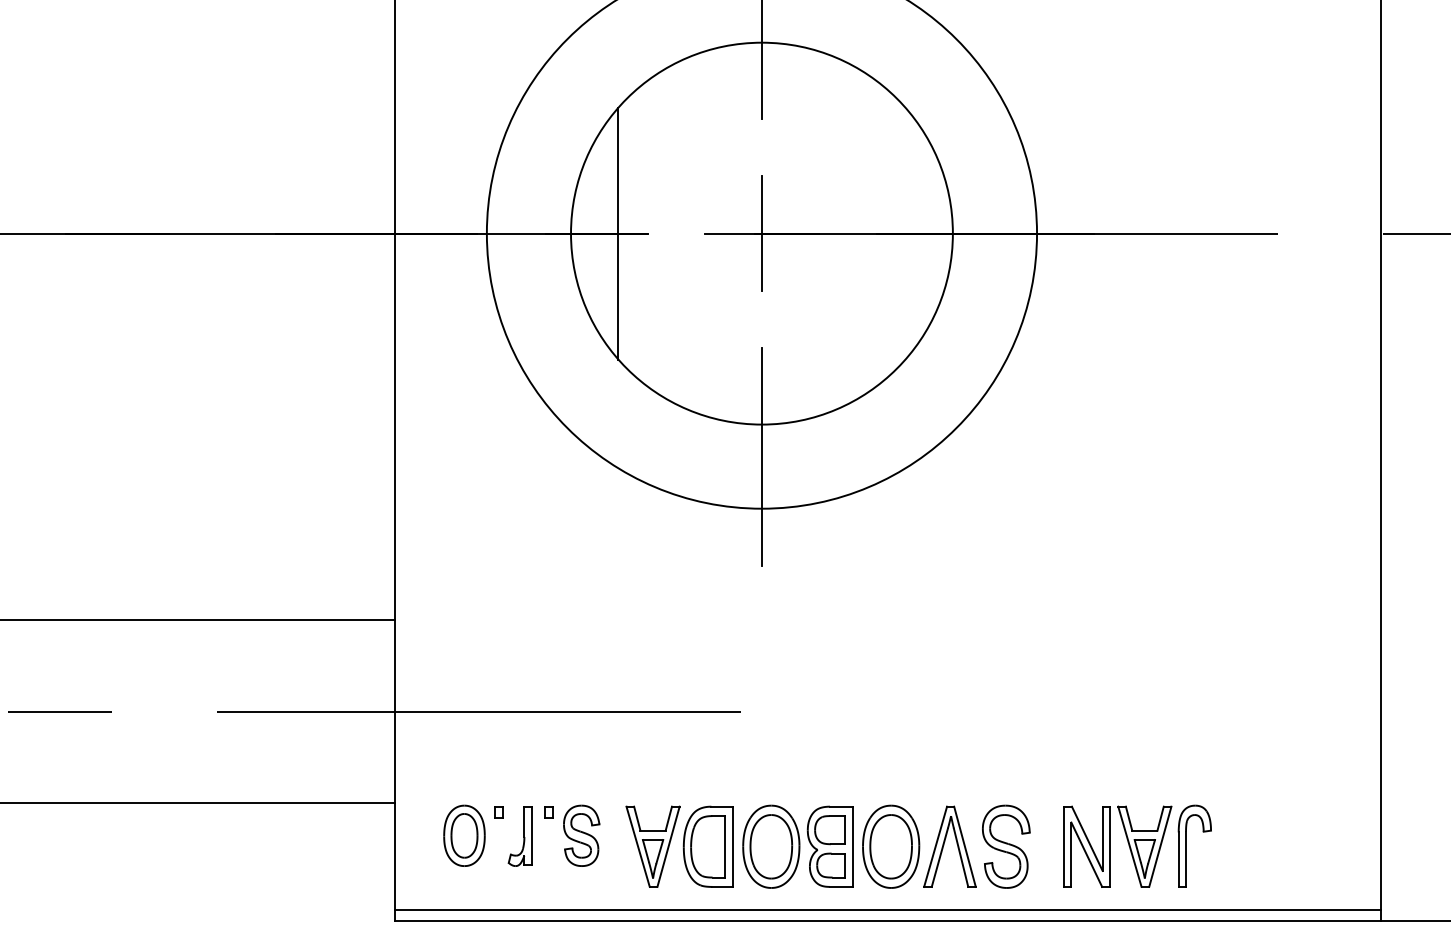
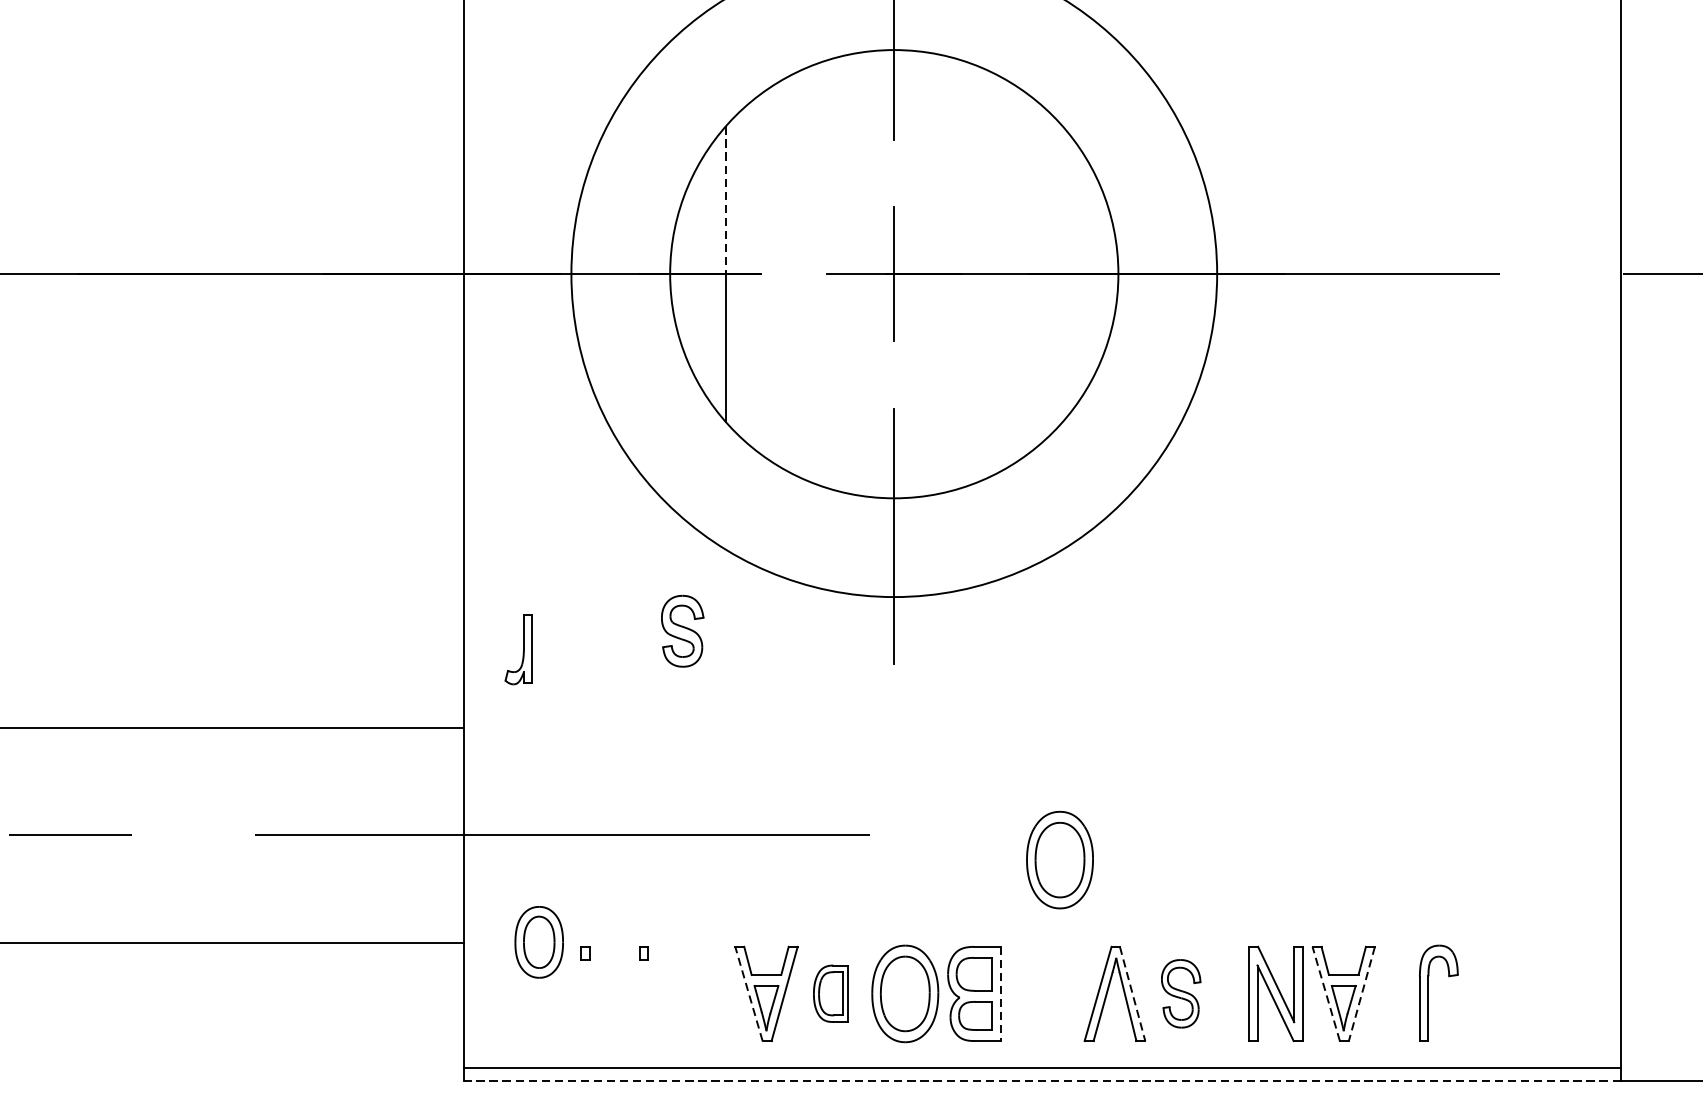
line: (618, 170) -> (725, 200), solid -> dashed
part: (464, 835) -> (539, 941), moved
part: (581, 835) -> (682, 630), moved
part: (519, 836) -> (518, 649), moved
part: (1186, 845) -> (1429, 992), moved
line: (638, 846) -> (749, 993), solid -> dashed
part: (707, 846) -> (830, 993), size x0.6
part: (891, 846) -> (1060, 859), moved
line: (965, 846) -> (1133, 993), solid -> dashed
part: (1006, 846) -> (1181, 993), size x0.7
line: (1129, 846) -> (1325, 993), solid -> dashed
line: (1160, 846) -> (1362, 993), solid -> dashed
line: (852, 847) -> (1000, 994), solid -> dashed
line: (888, 921) -> (1042, 1081), solid -> dashed

